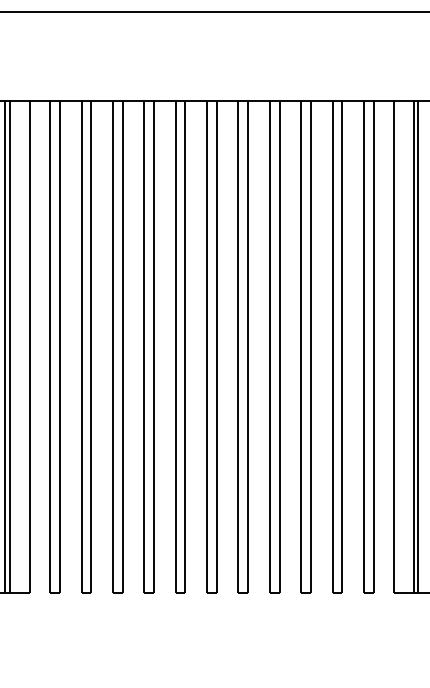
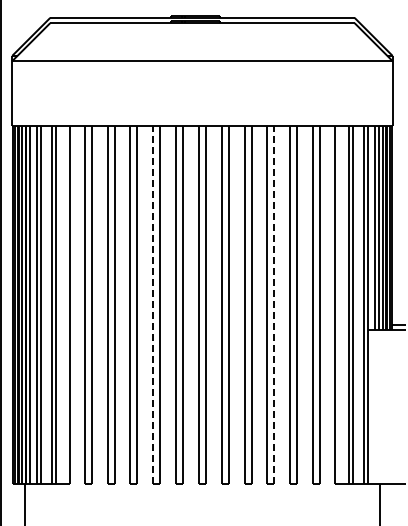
line: (144, 346) -> (153, 304), solid -> dashed
line: (310, 346) -> (274, 304), solid -> dashed

